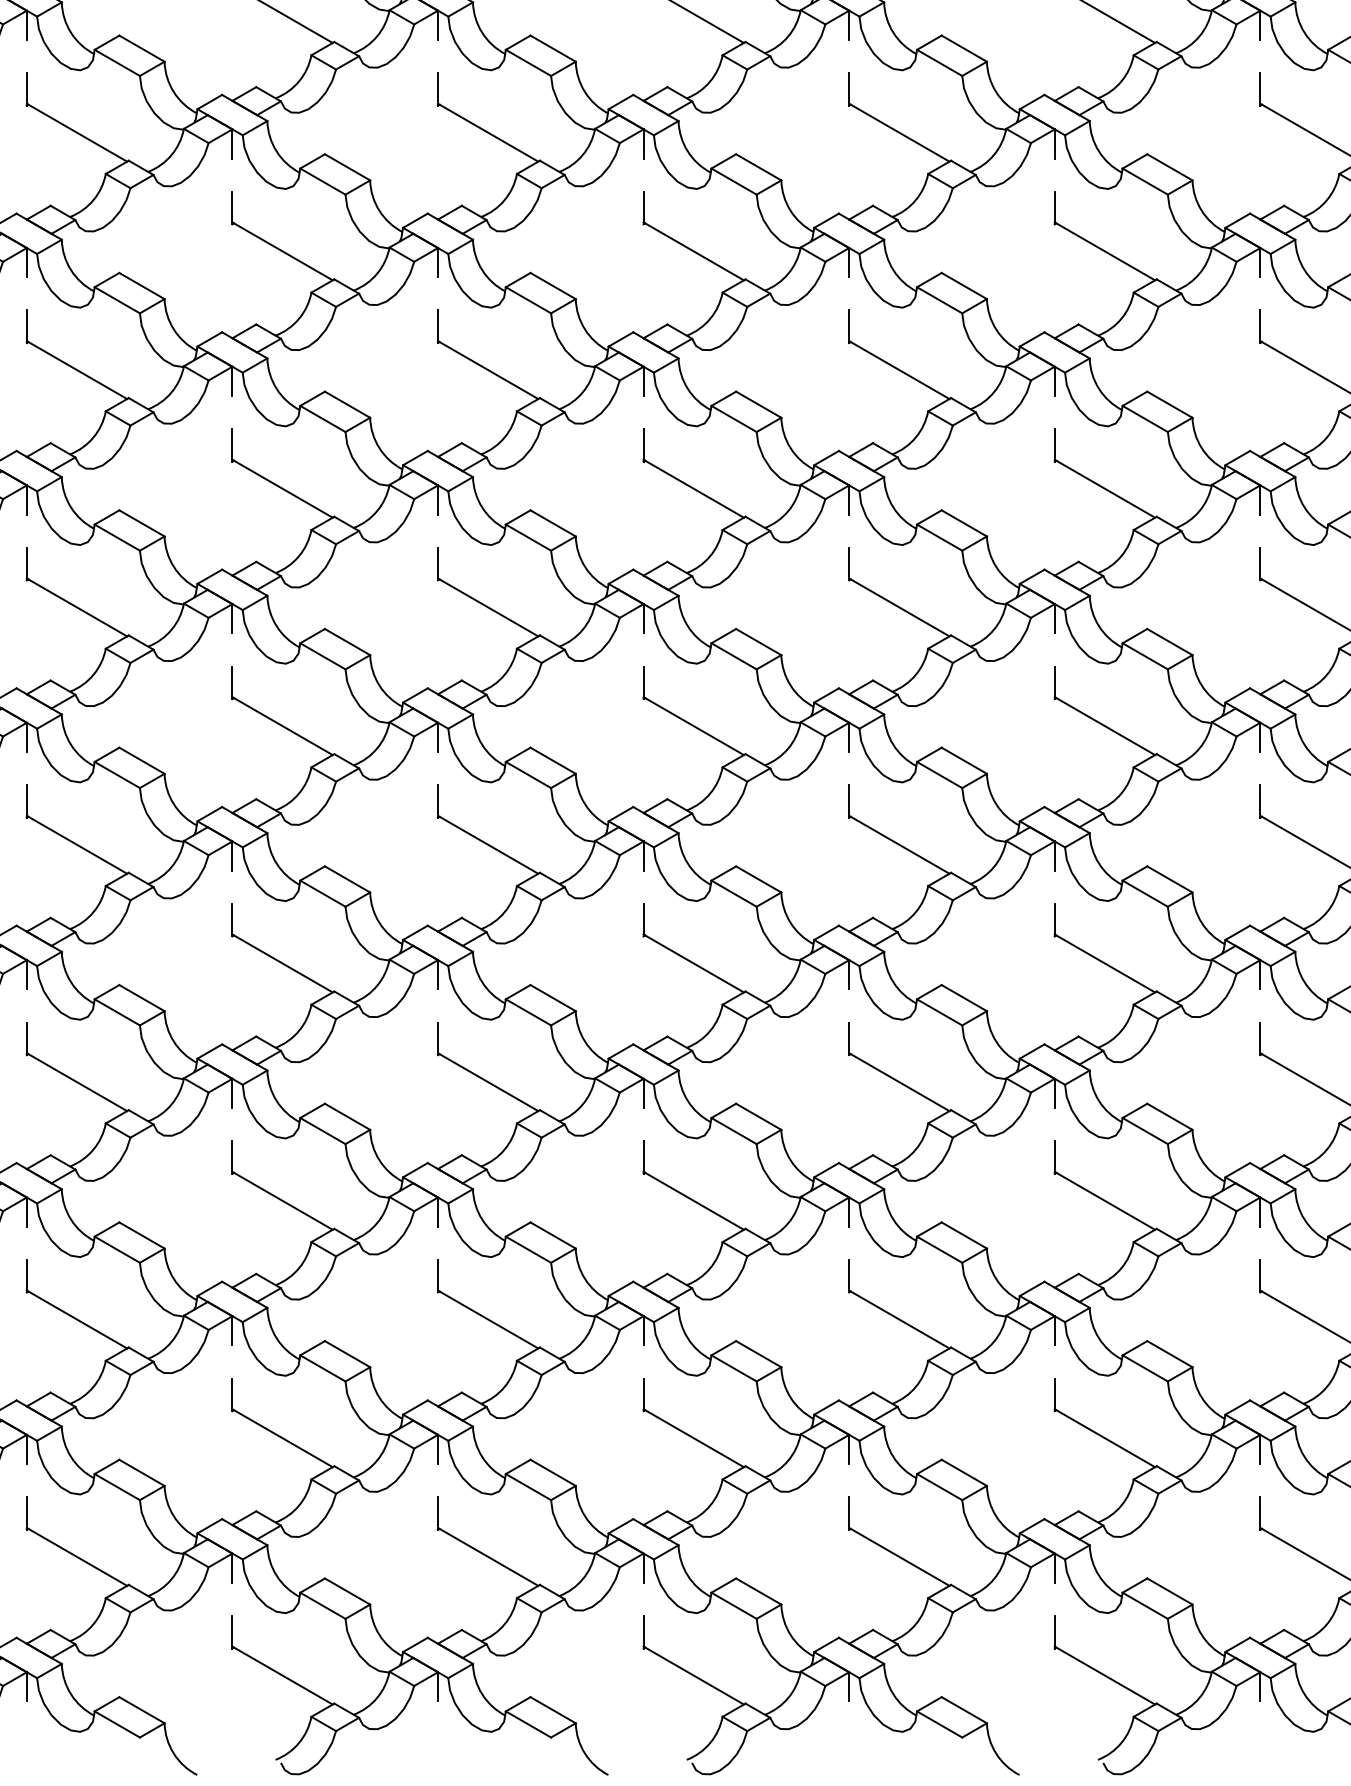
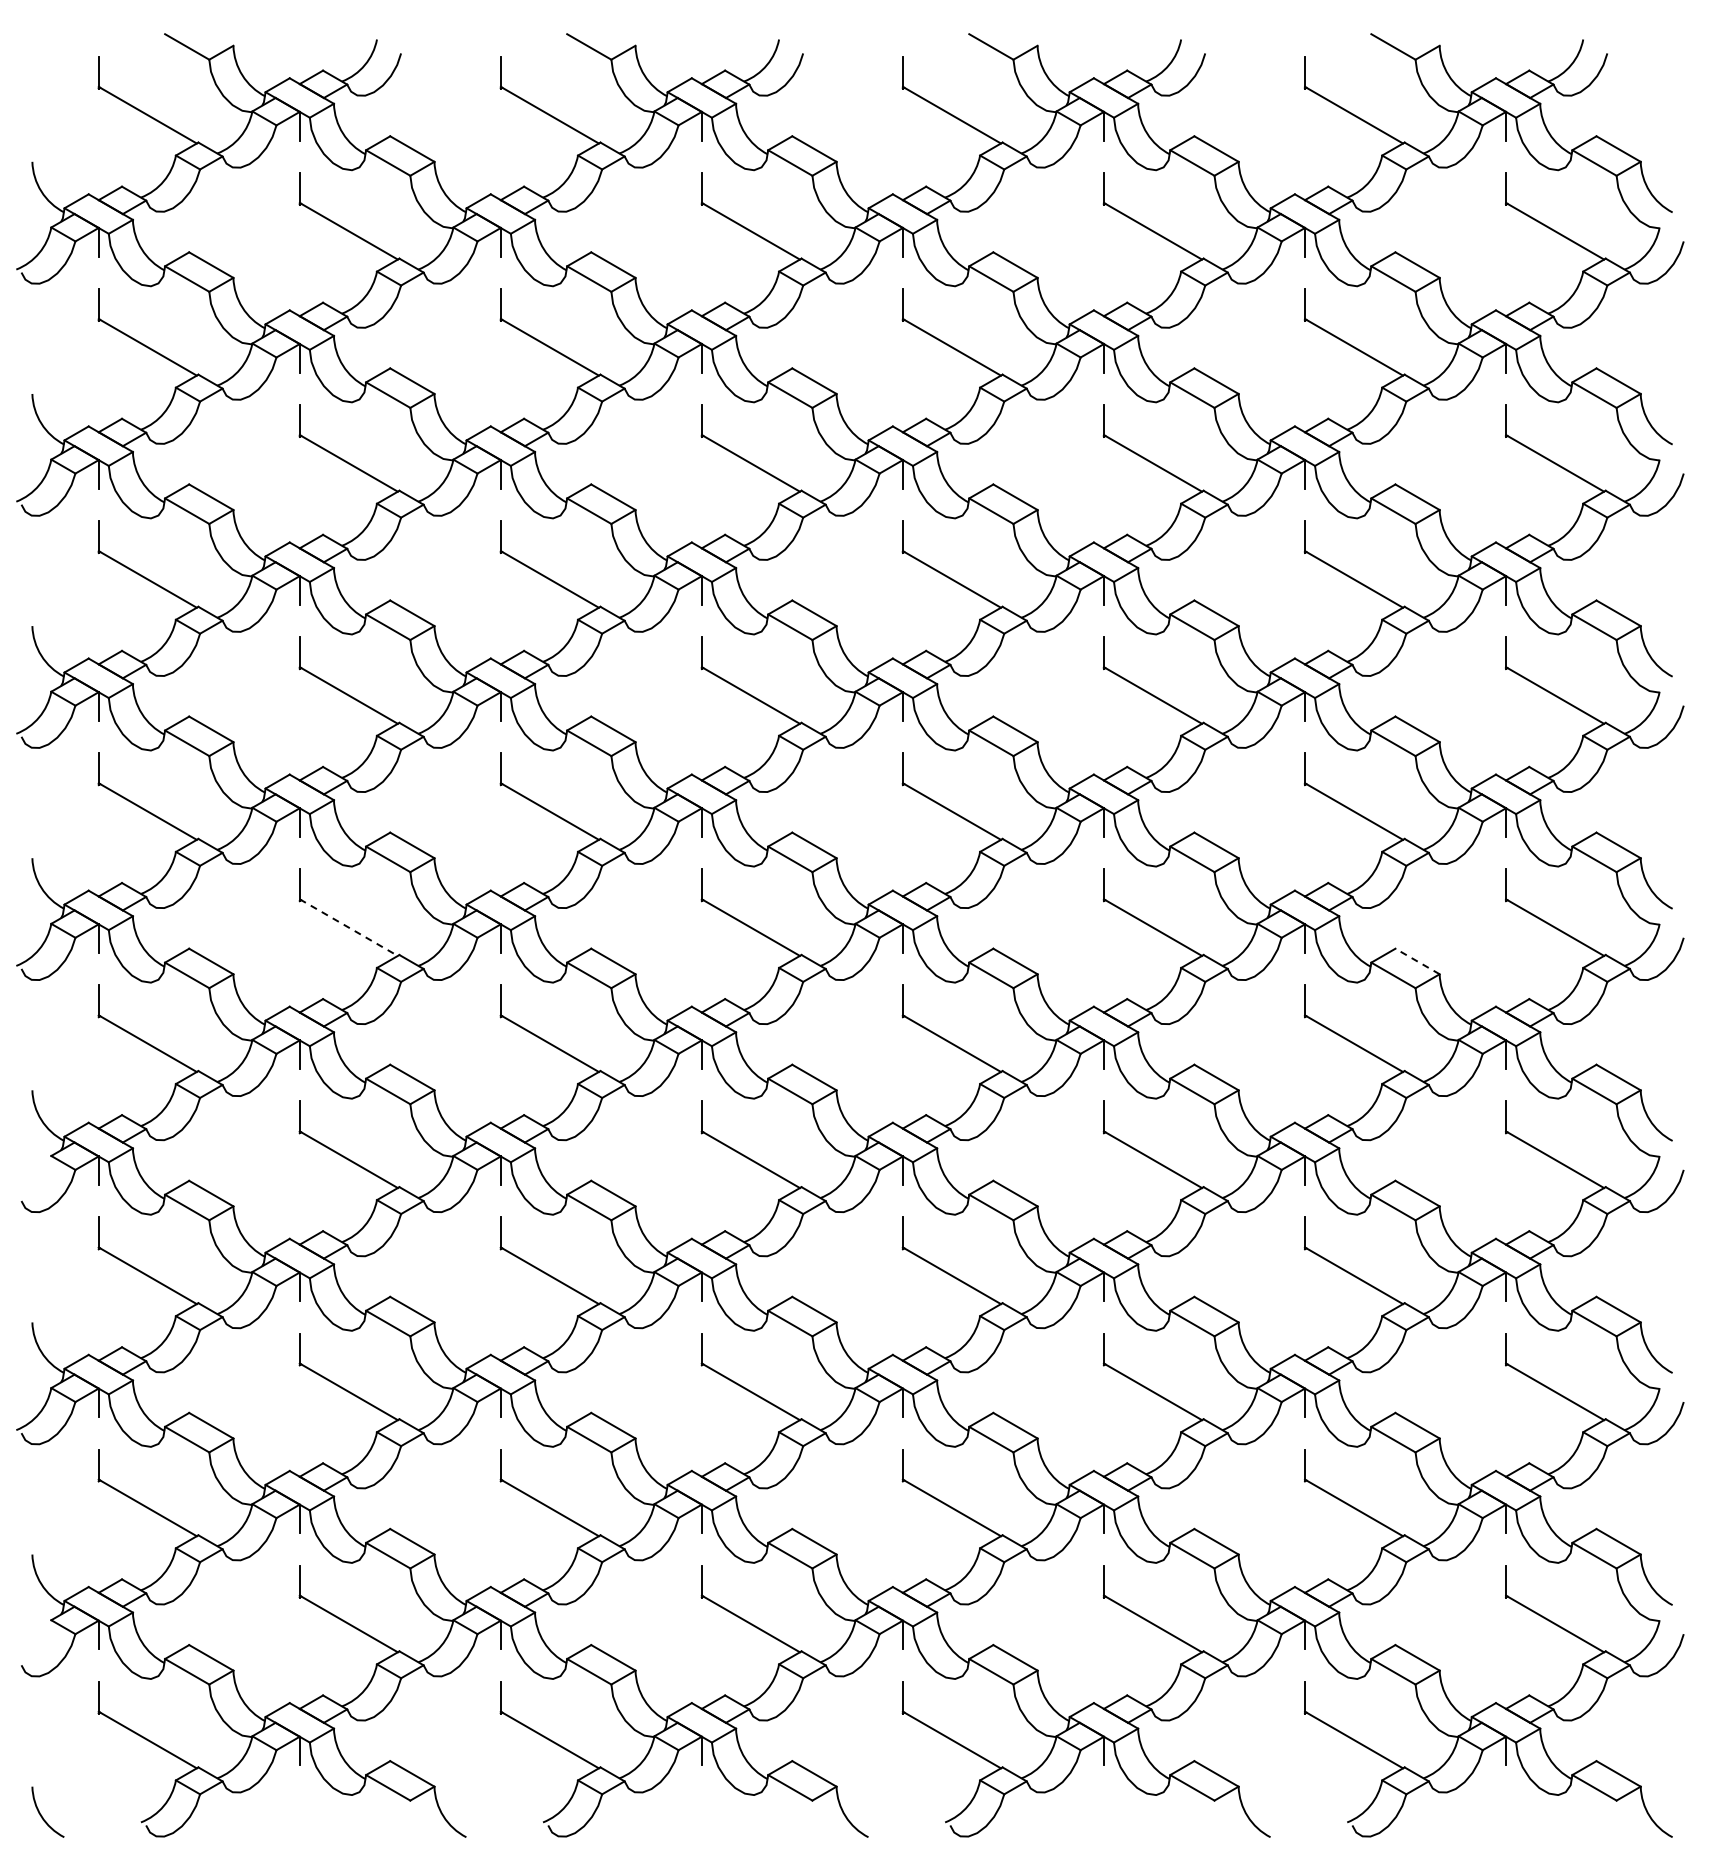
line: (76, 844) -> (348, 927), solid -> dashed
line: (1169, 879) -> (1417, 961), solid -> dashed

